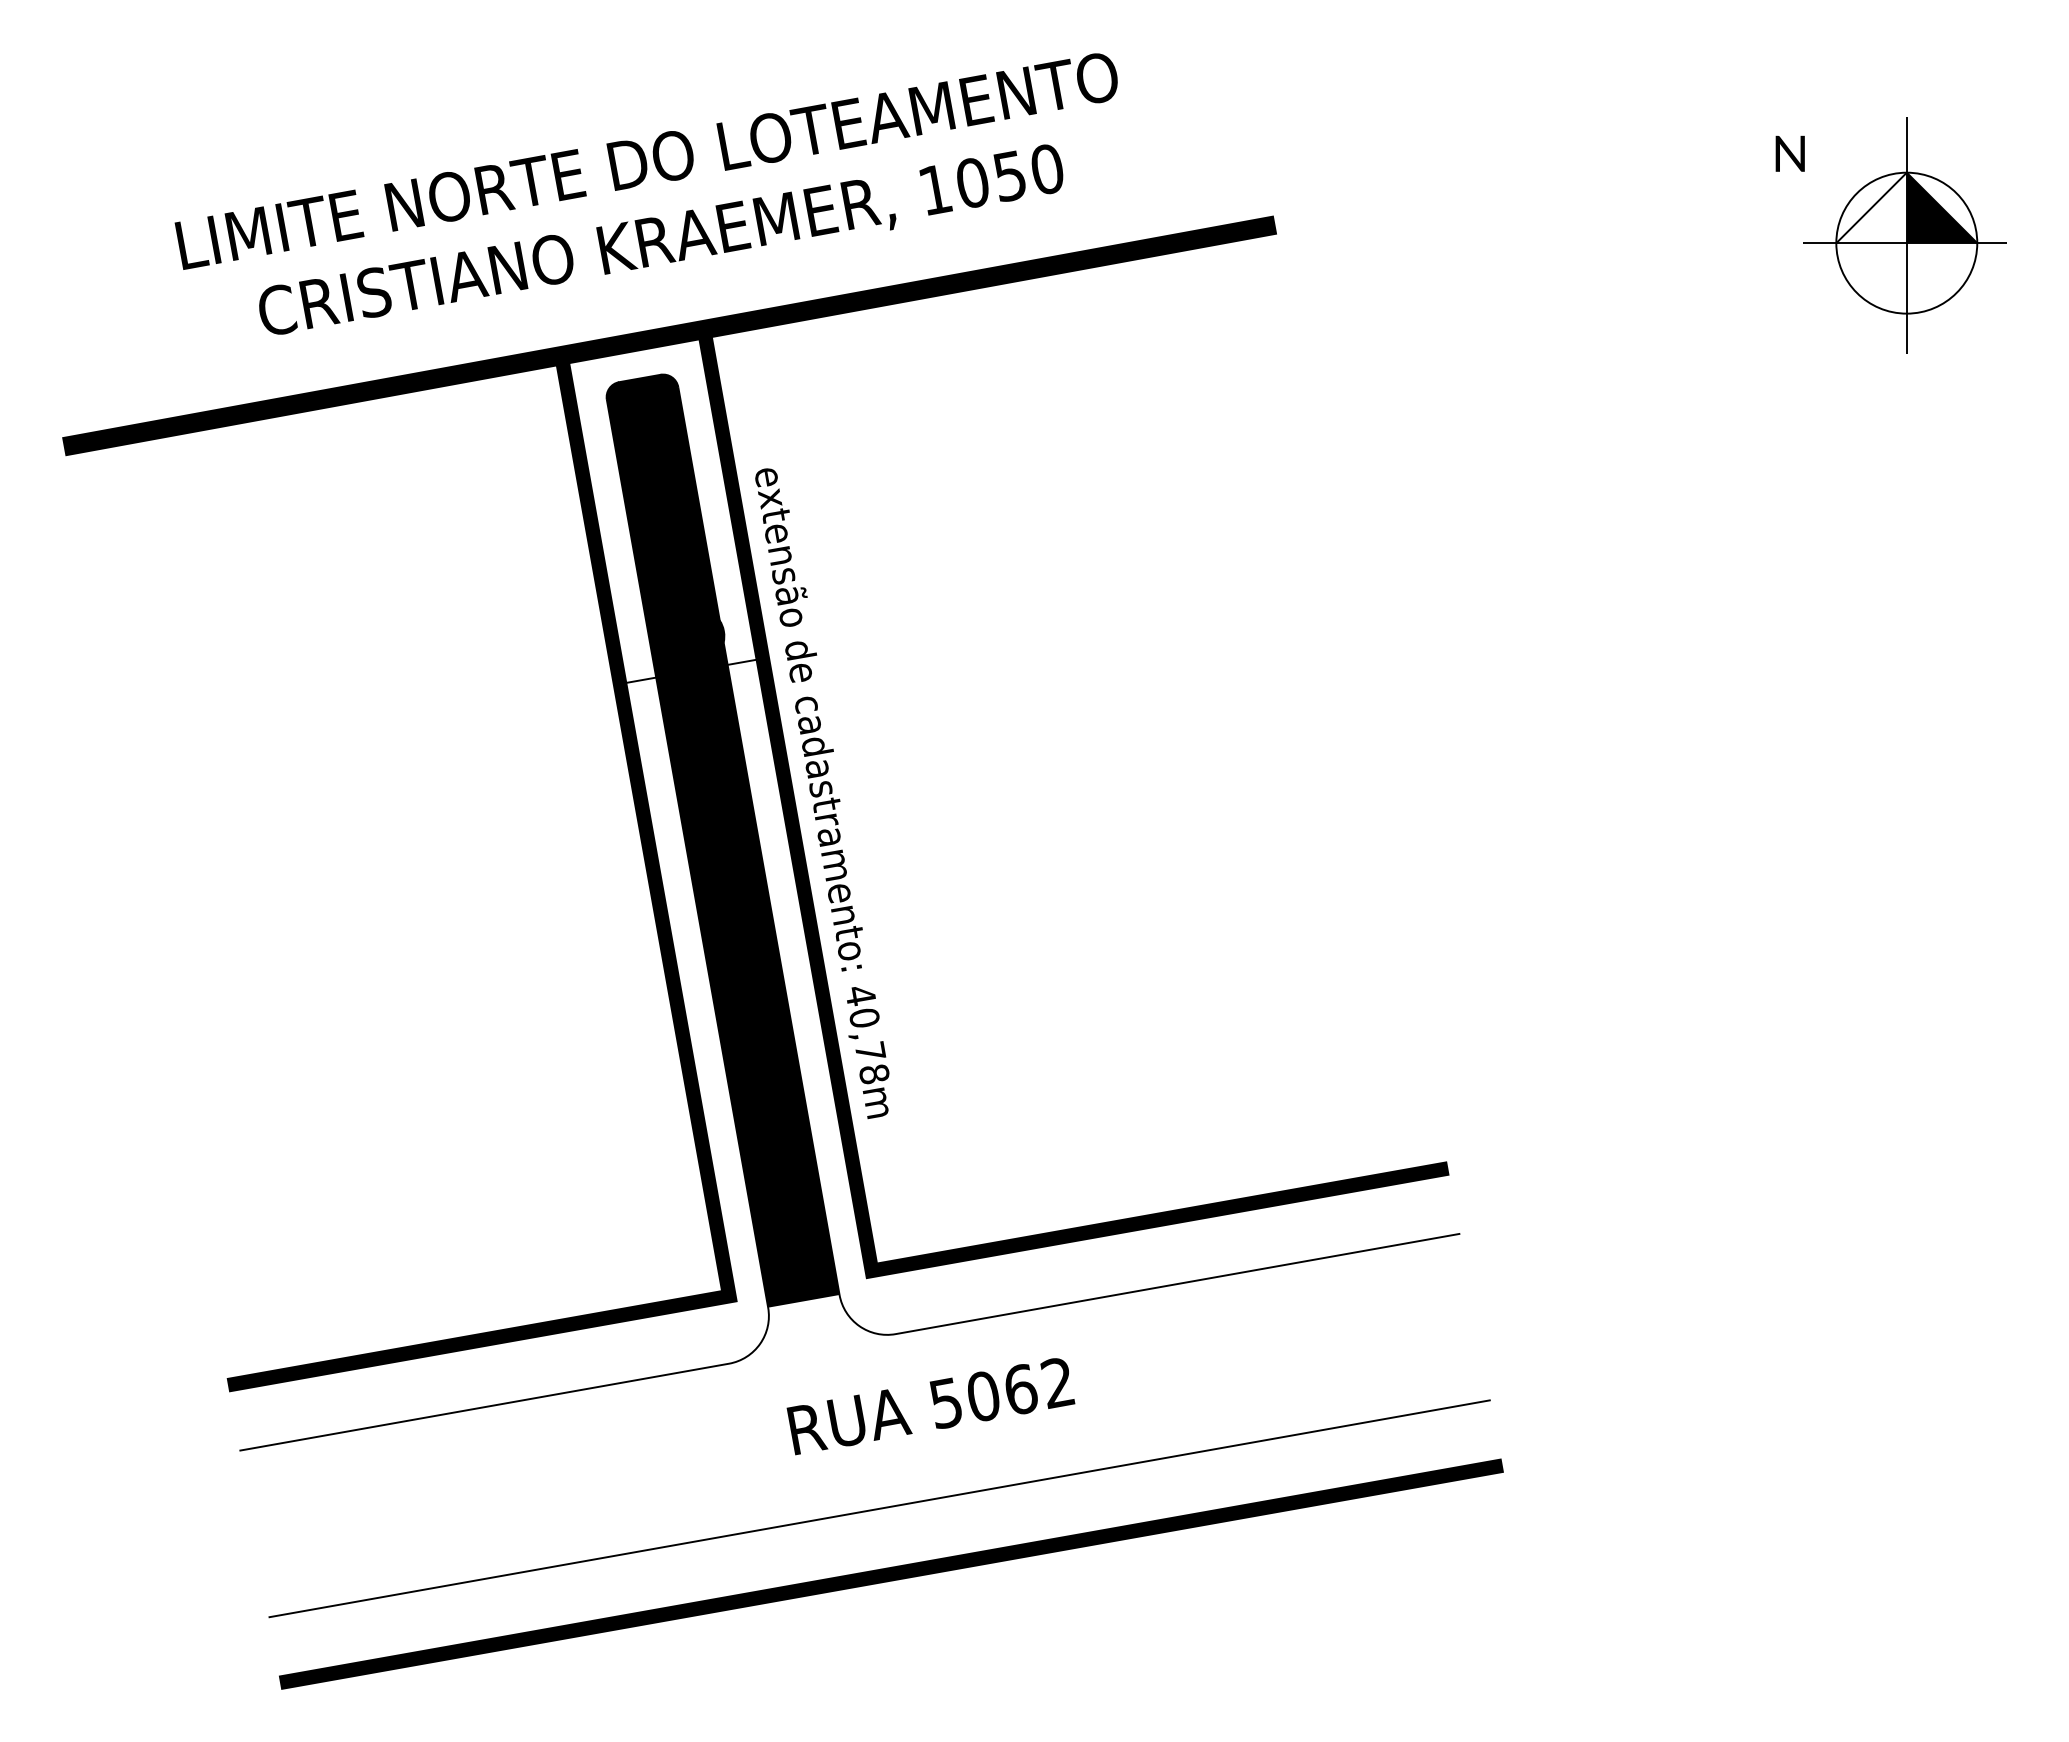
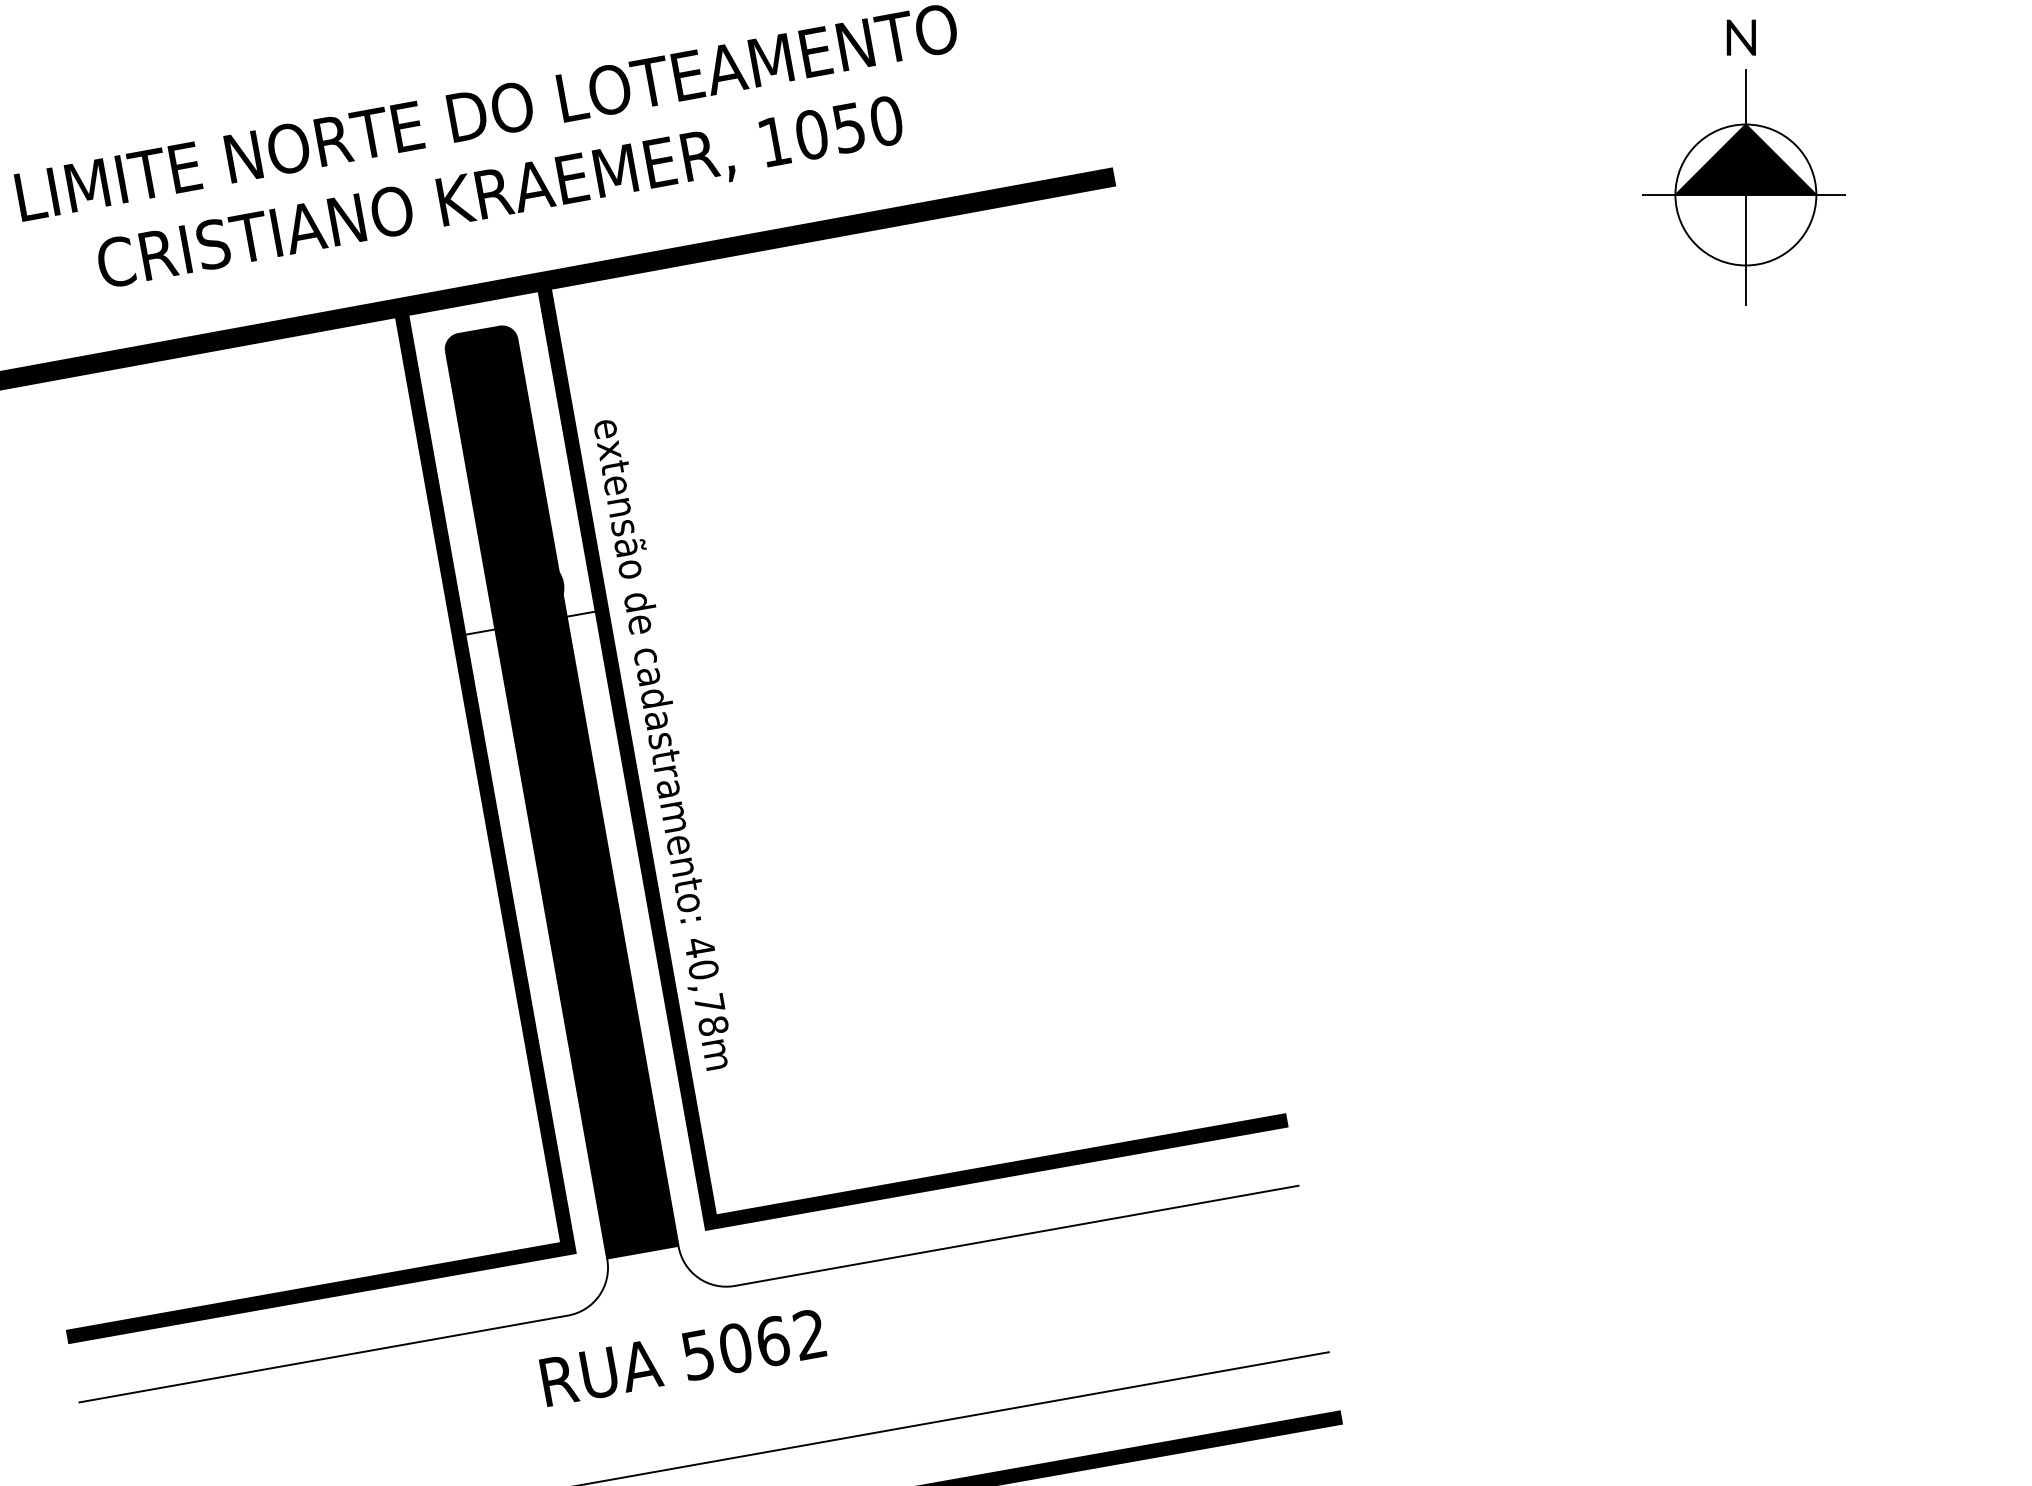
text: (1789, 153) -> (1740, 37), moved
fill: (1871, 207) -> (1710, 159), added
text: (930, 1406) -> (682, 1358), moved

